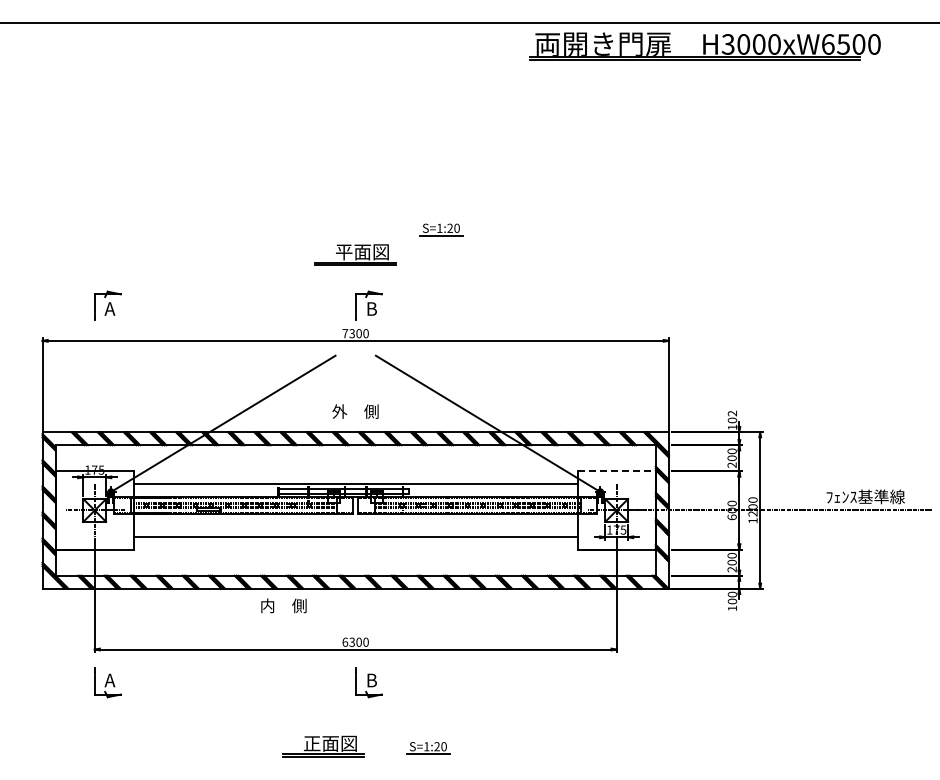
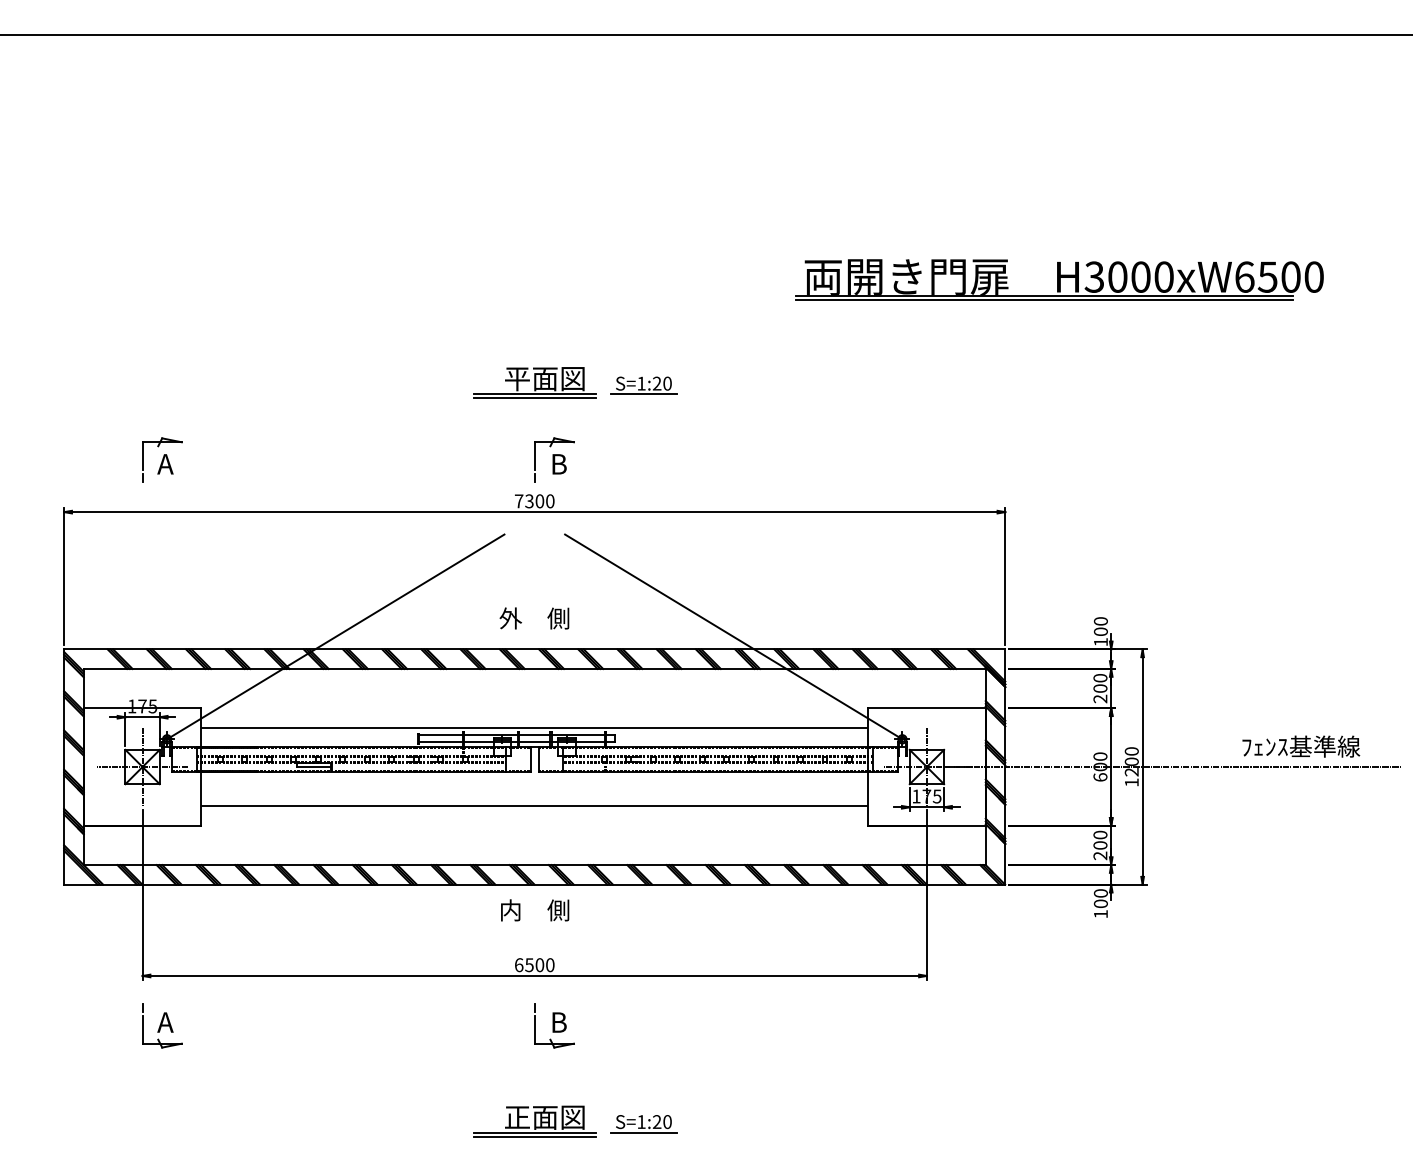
part: (704, 46) -> (1058, 280), moved
part: (441, 229) -> (644, 385), moved
text: (732, 413) -> (1100, 621), 102 -> 100
line: (617, 471) -> (928, 708), dashed -> solid
text: (283, 605) -> (534, 909), moved
text: (351, 641) -> (528, 963), 6300 -> 6500
part: (323, 746) -> (534, 1121), moved

